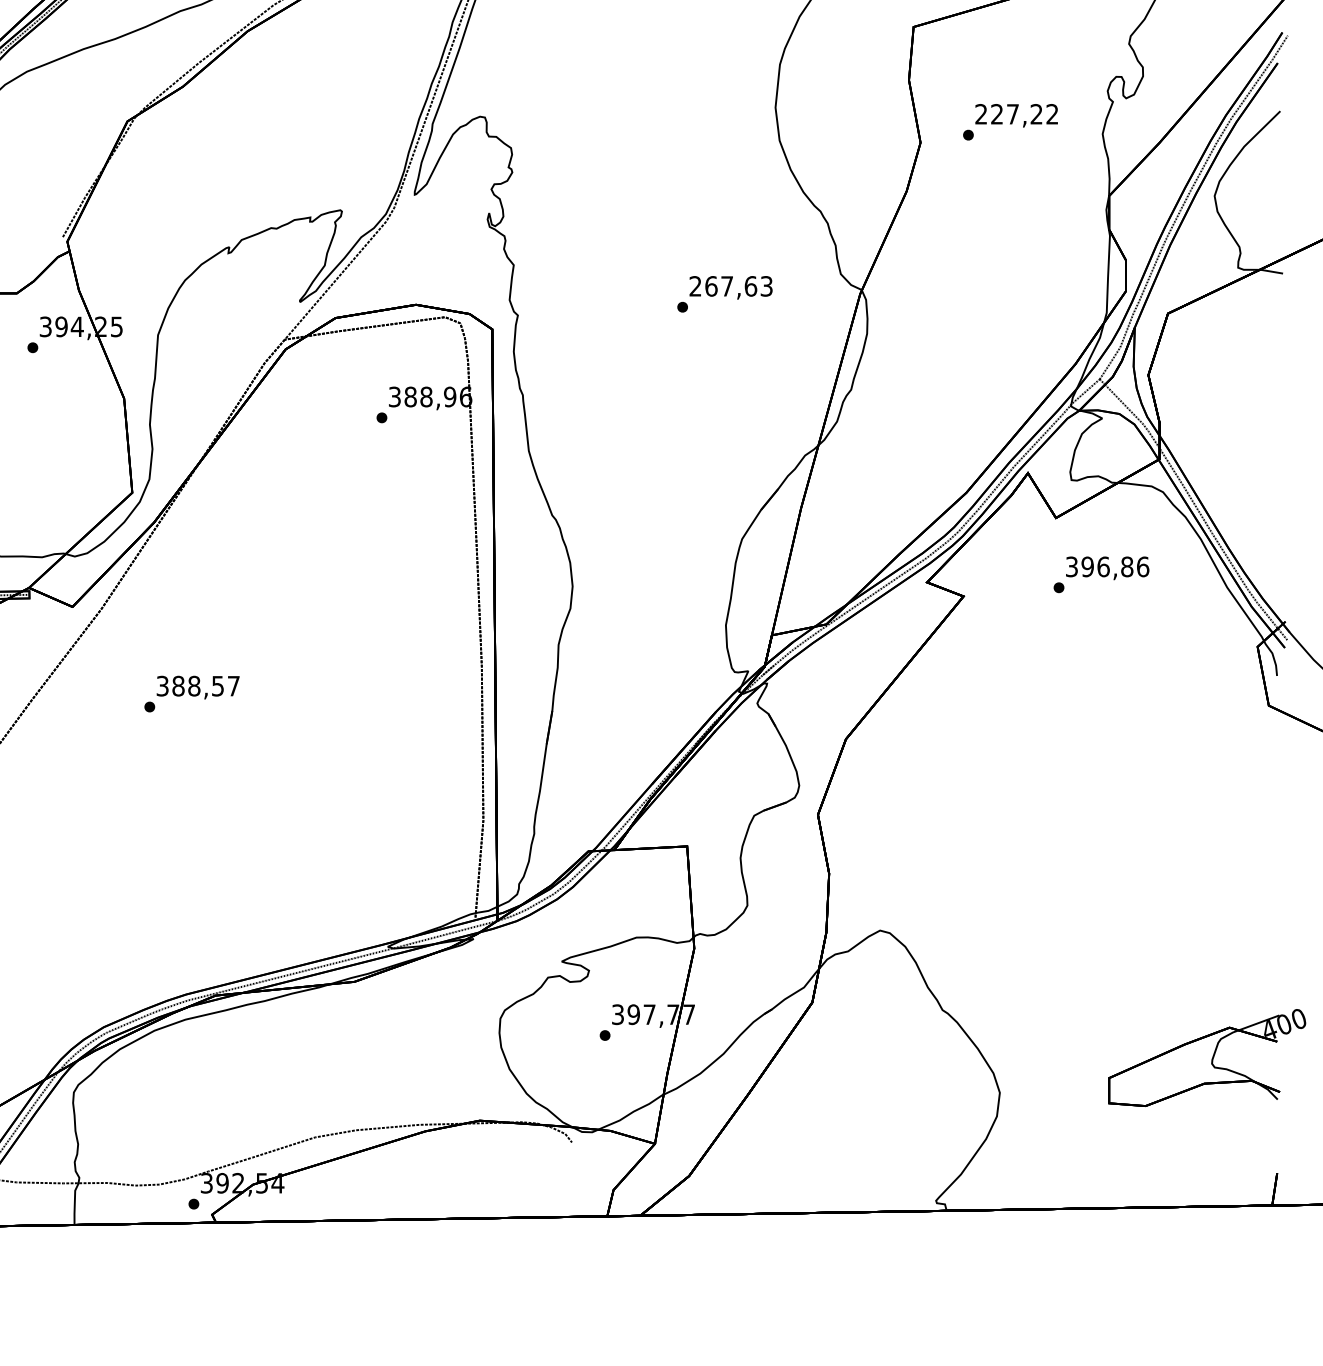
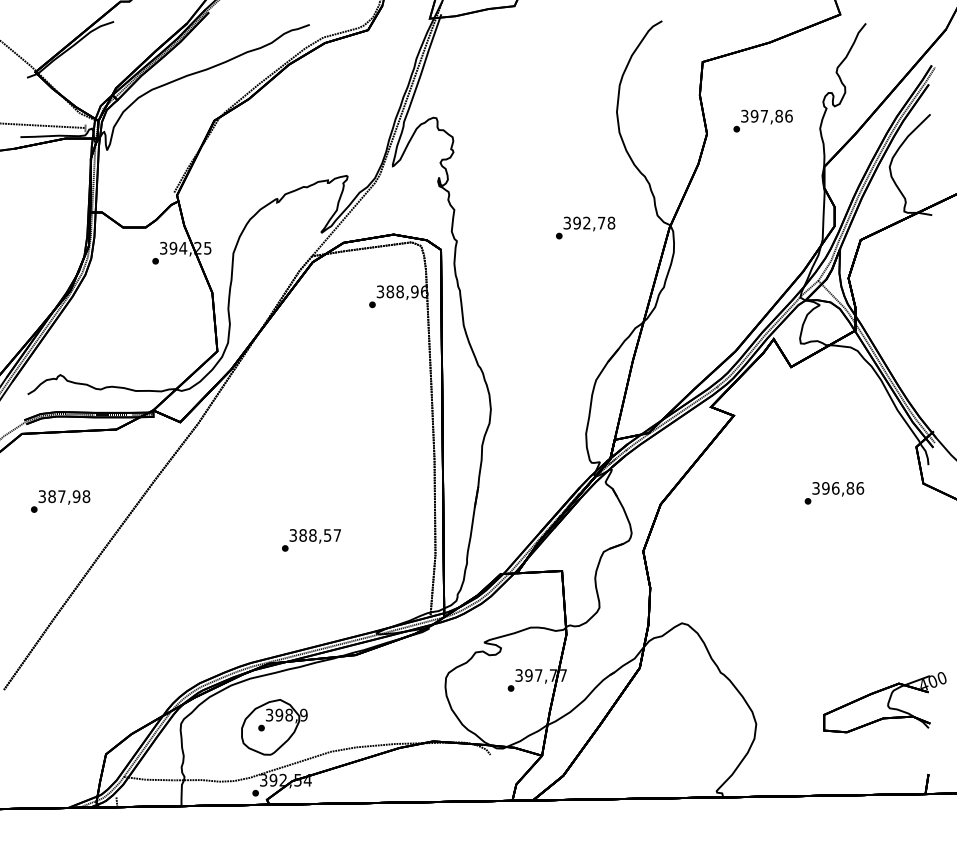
text: (1016, 113) -> (766, 115), 227,22 -> 397,86
text: (731, 285) -> (589, 222), 267,63 -> 392,78
text: (1101, 575) -> (834, 493), moved
text: (192, 694) -> (311, 540), moved
part: (224, 1098) -> (274, 727), added

